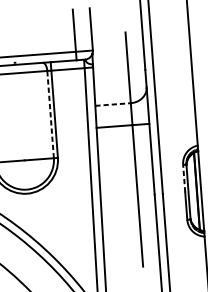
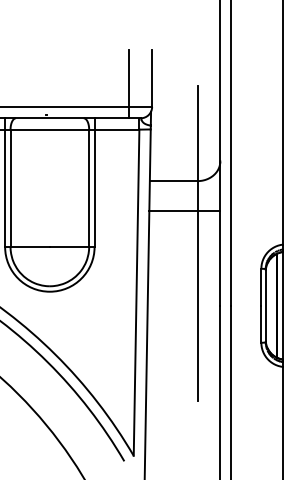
line: (112, 104) -> (173, 181), dashed -> solid
line: (50, 114) -> (89, 188), dashed -> solid
line: (184, 177) -> (261, 286), dashed -> solid

